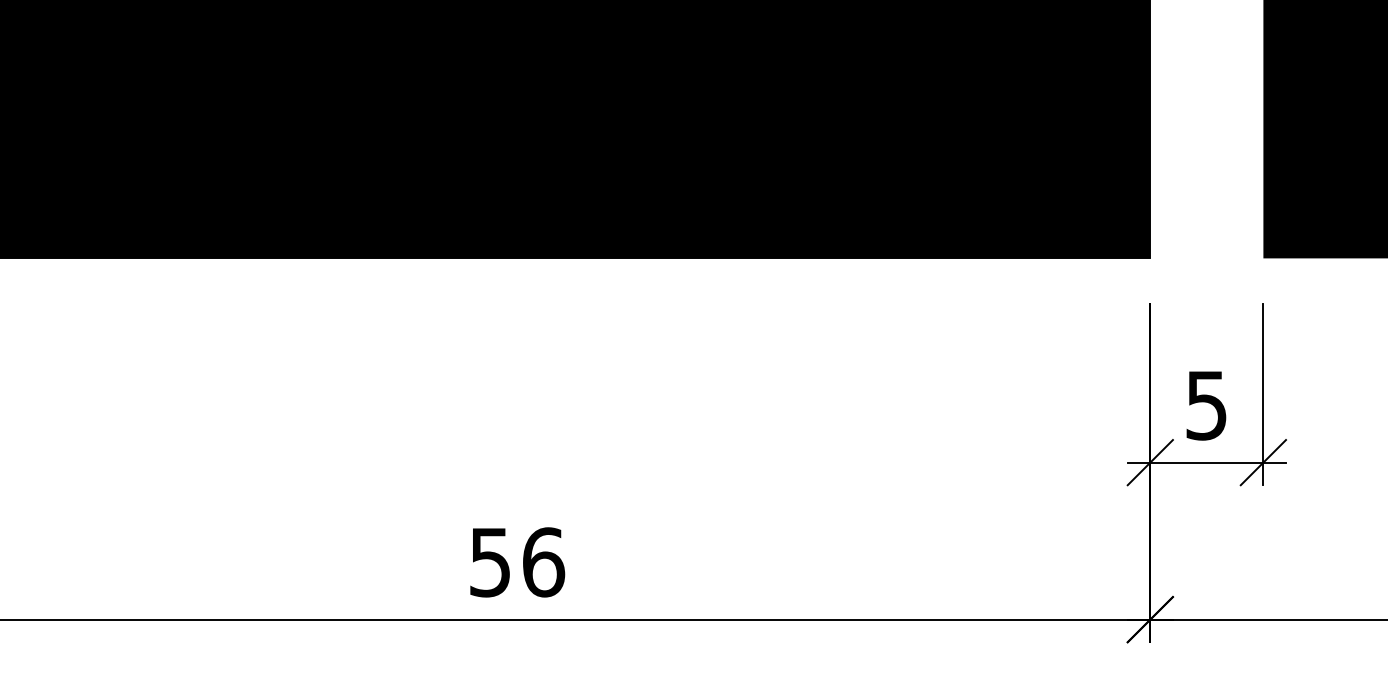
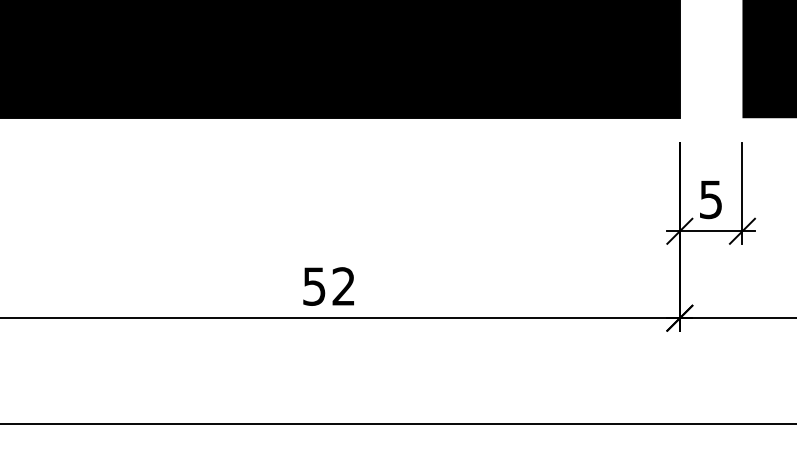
text: (542, 562) -> (343, 286), 56 -> 52

